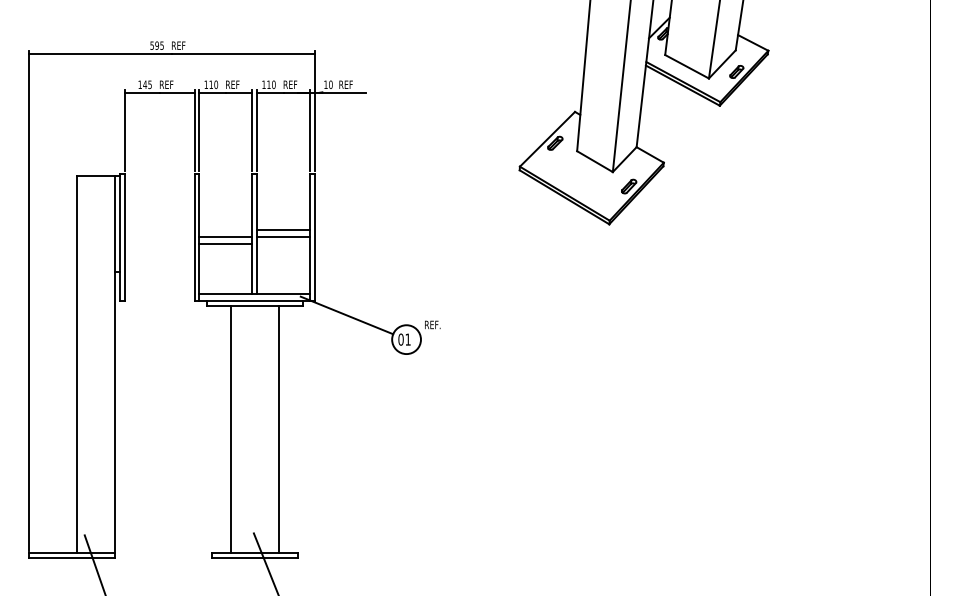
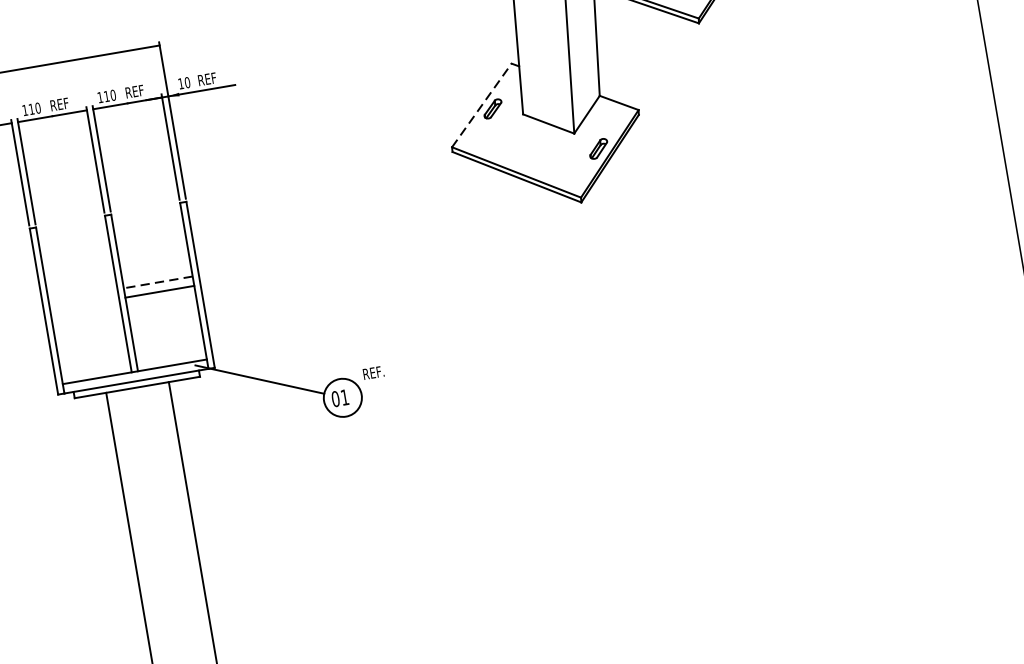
line: (547, 139) -> (481, 105), solid -> dashed
line: (283, 230) -> (158, 283), solid -> dashed
line: (225, 237) -> (84, 305), removed
line: (225, 244) -> (85, 314), removed

